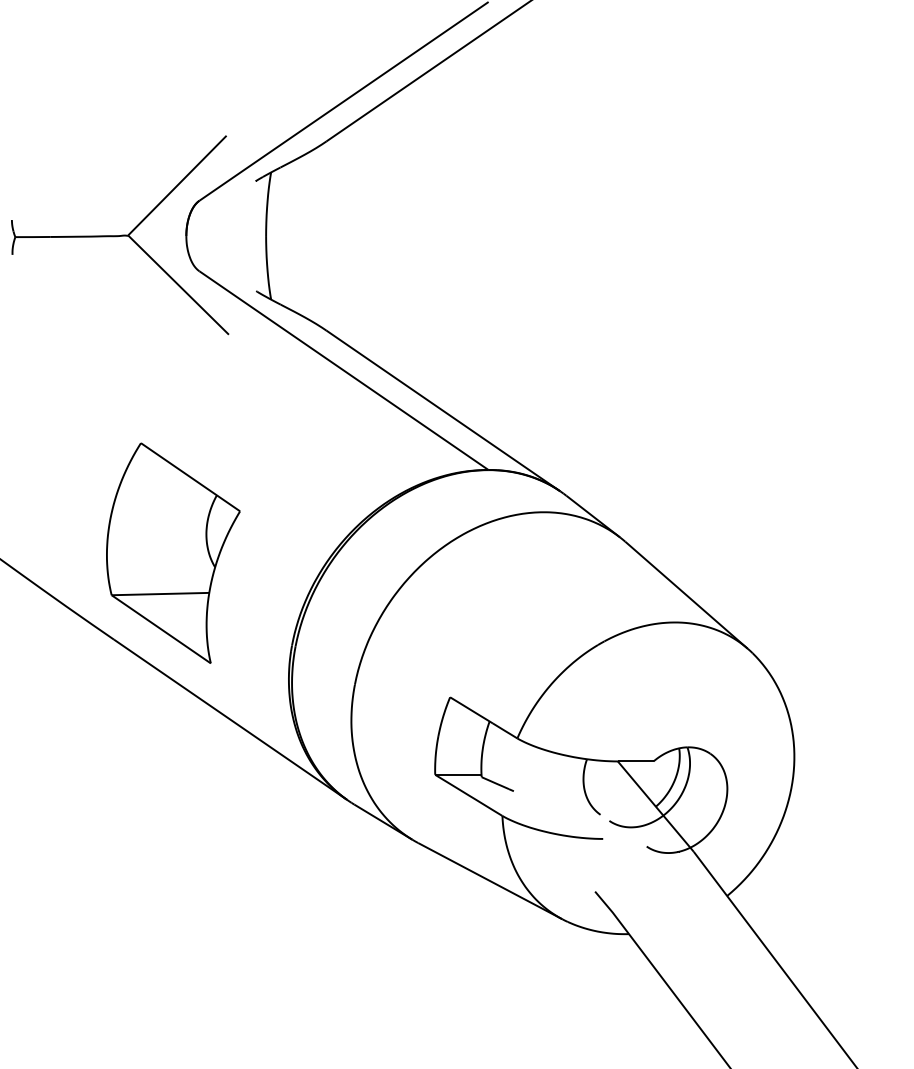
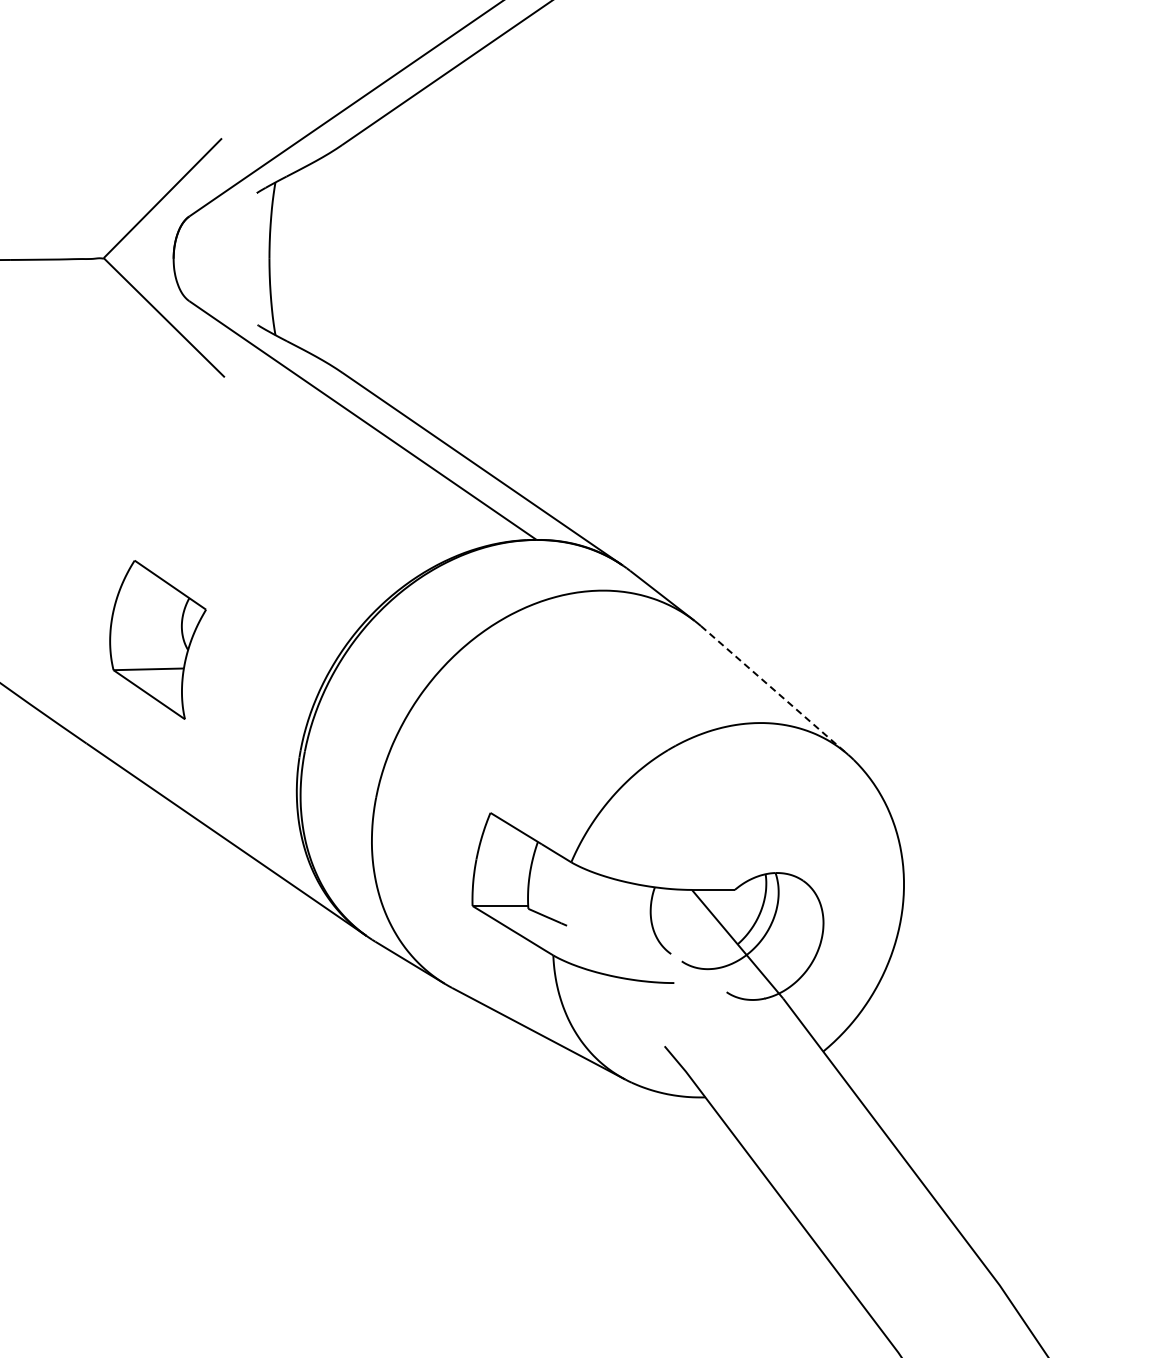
part: (172, 552) -> (157, 639), size x0.6
line: (686, 595) -> (774, 690), solid -> dashed

